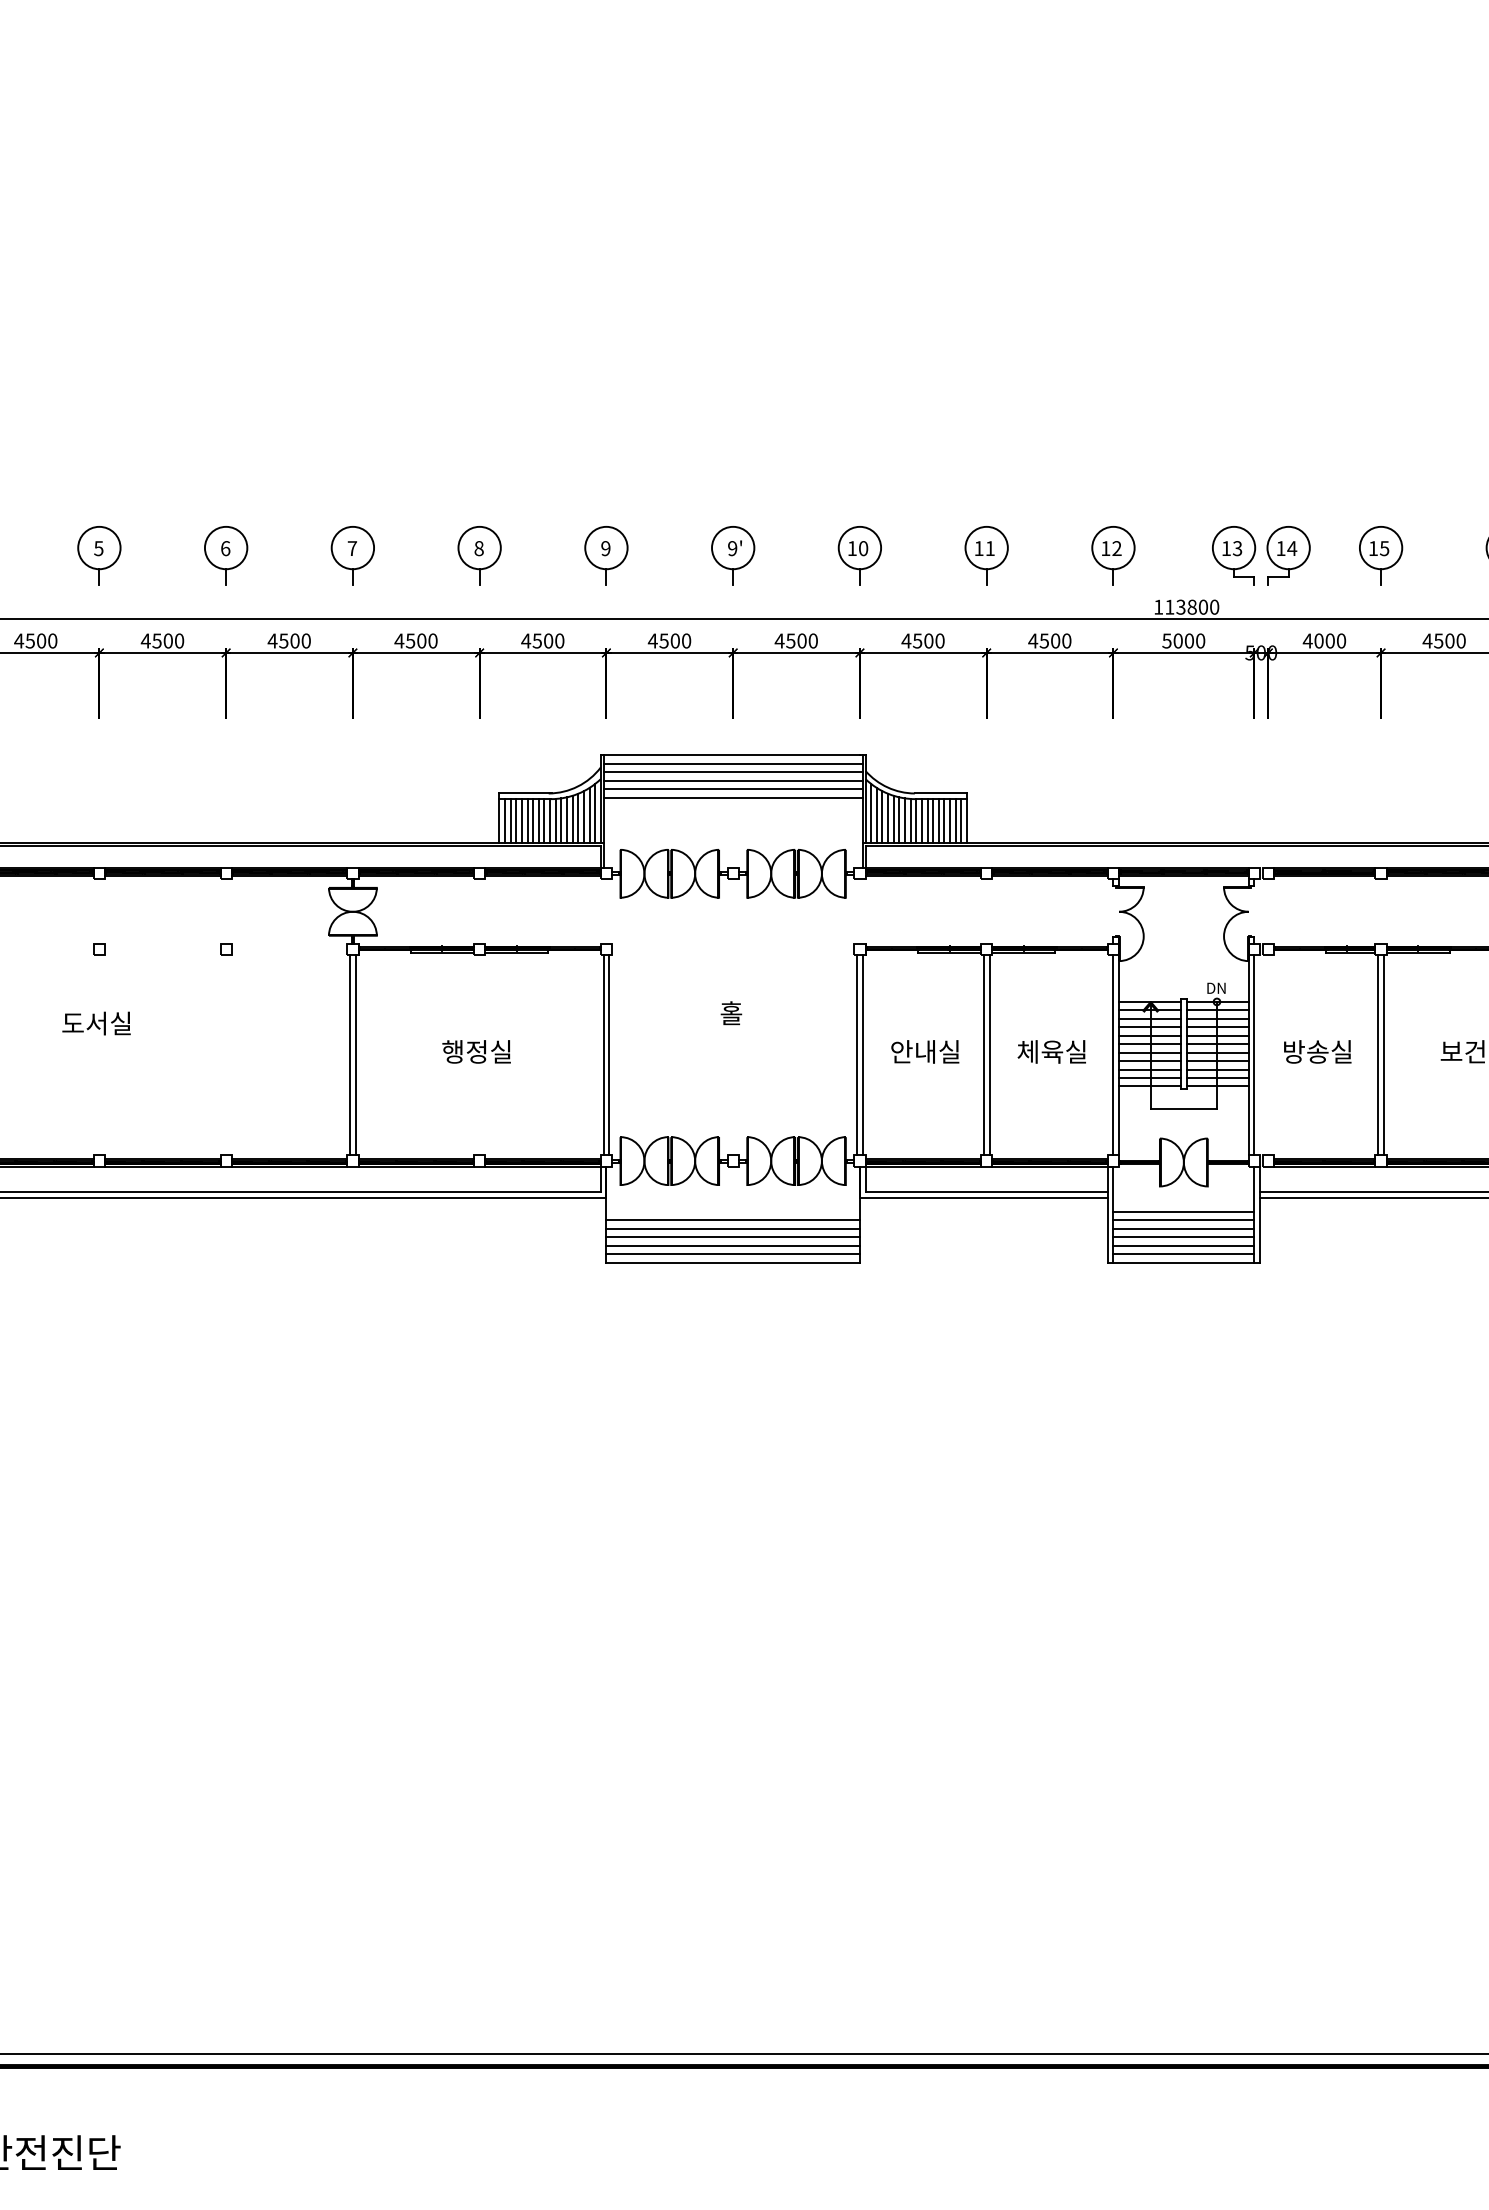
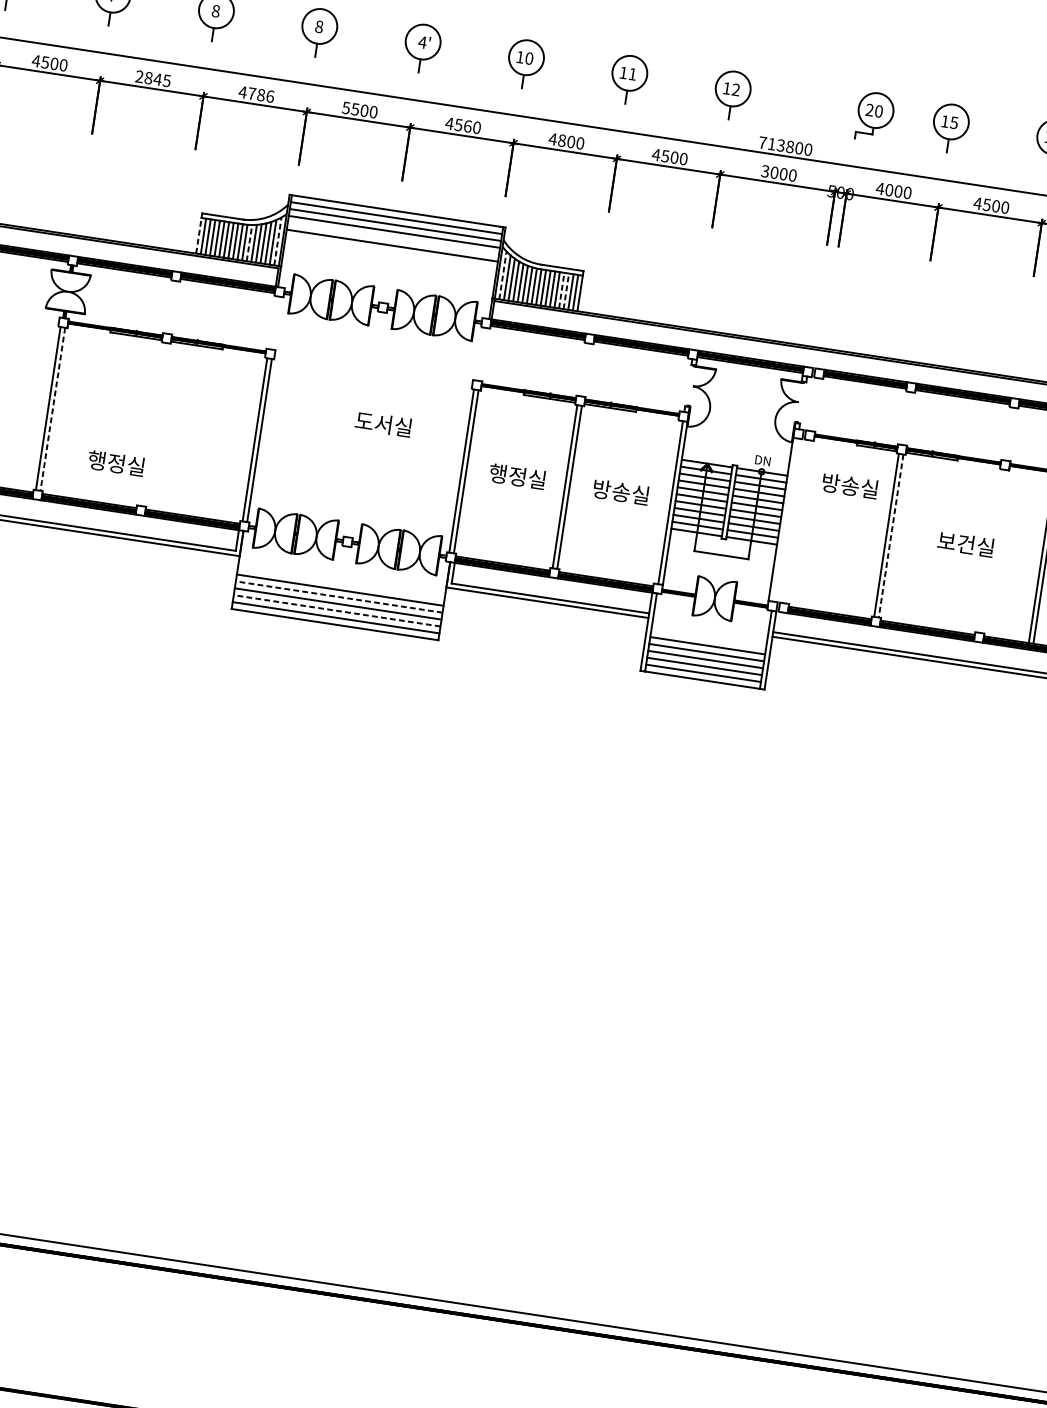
text: (605, 548) -> (319, 26), 9 -> 8
text: (732, 548) -> (422, 42), 9' -> 4'
text: (1286, 548) -> (874, 110), 14 -> 20
part: (1234, 555) -> (830, 110), removed
text: (1158, 606) -> (762, 142), 113800 -> 713800
text: (415, 640) -> (152, 78), 4500 -> 2845
text: (548, 640) -> (261, 94), 4500 -> 4786
text: (652, 640) -> (345, 107), 4500 -> 5500
text: (801, 640) -> (467, 125), 4500 -> 4560
text: (917, 640) -> (562, 140), 4500 -> 4800
text: (1166, 640) -> (765, 170), 5000 -> 3000
line: (732, 789) -> (392, 238), removed
line: (595, 812) -> (278, 240), solid -> dashed
line: (871, 812) -> (503, 274), solid -> dashed
line: (499, 820) -> (199, 235), solid -> dashed
line: (561, 820) -> (249, 243), solid -> dashed
line: (944, 820) -> (561, 290), solid -> dashed
line: (950, 820) -> (566, 291), solid -> dashed
text: (754, 1013) -> (383, 424), 홀 -> 도서실
text: (476, 1051) -> (116, 463), moved
text: (912, 1051) -> (507, 474), 안내실 -> 행정실
text: (1039, 1051) -> (610, 490), 체육실 -> 방송실
text: (1317, 1051) -> (850, 485), moved
line: (355, 1055) -> (52, 409), solid -> dashed
line: (1254, 1055) -> (785, 520), removed
line: (1383, 1055) -> (890, 536), solid -> dashed
line: (1183, 1211) -> (708, 638), removed
line: (733, 1228) -> (339, 596), solid -> dashed
line: (733, 1245) -> (337, 610), solid -> dashed

